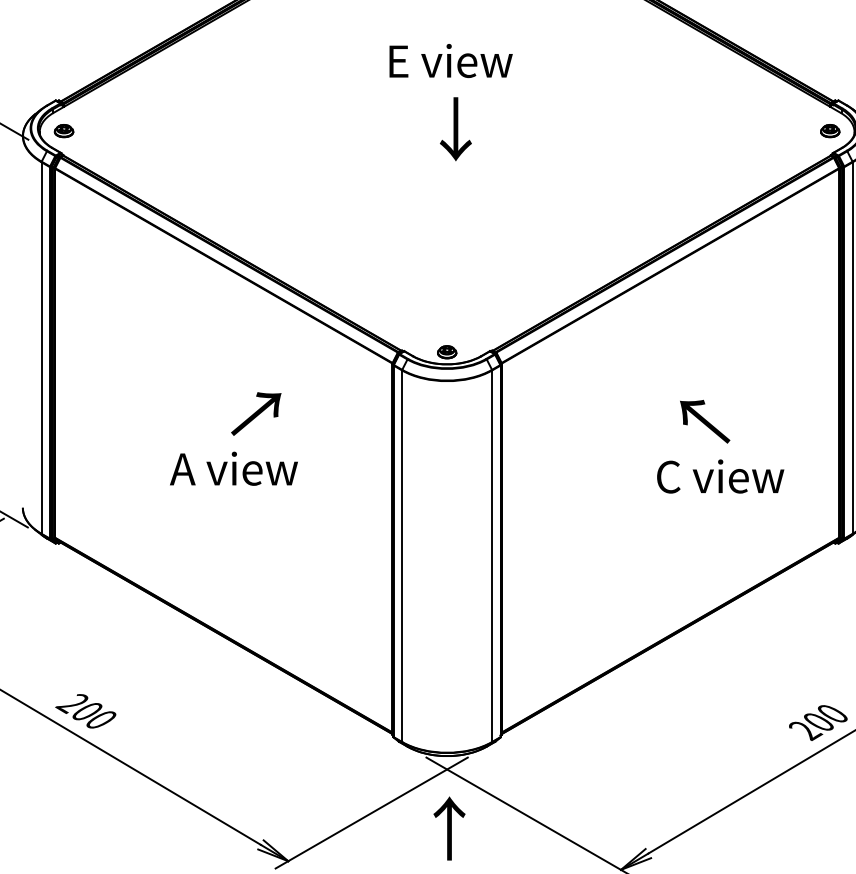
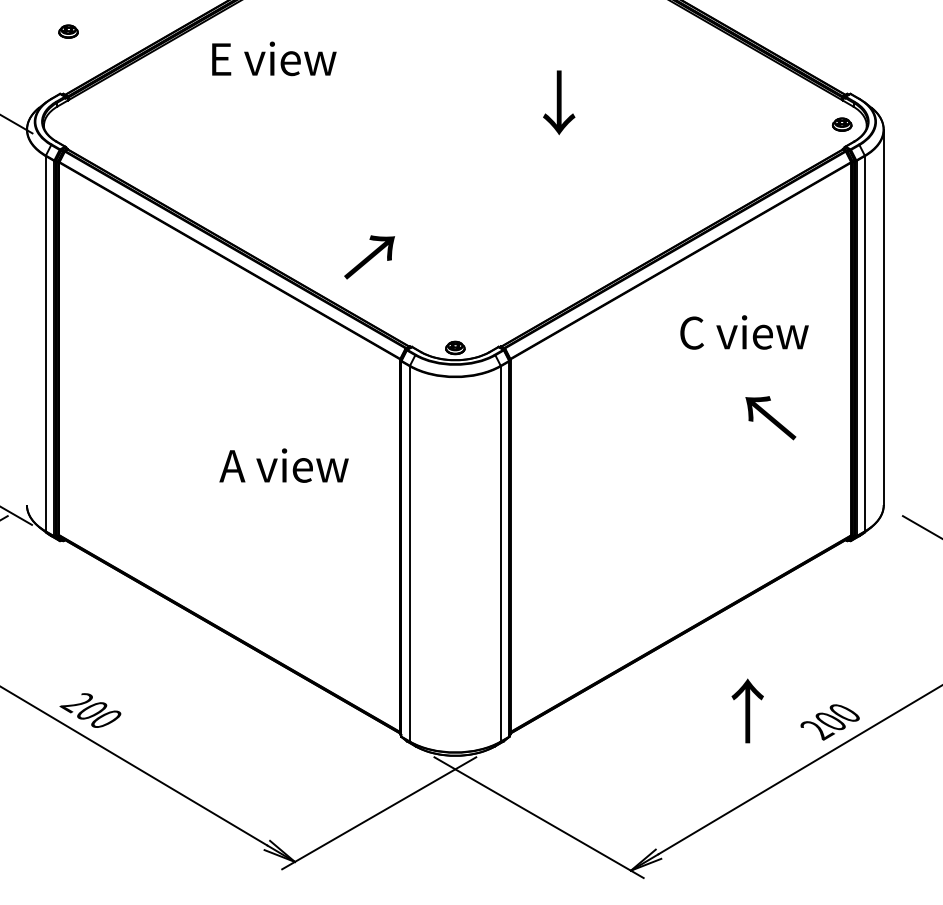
text: (451, 60) -> (274, 58), moved
text: (456, 128) -> (559, 102), moved
part: (64, 130) -> (68, 31), moved
text: (256, 414) -> (369, 257), moved
text: (704, 422) -> (770, 418), moved
text: (233, 468) -> (283, 465), moved
text: (720, 476) -> (744, 332), moved
text: (449, 828) -> (747, 710), moved

